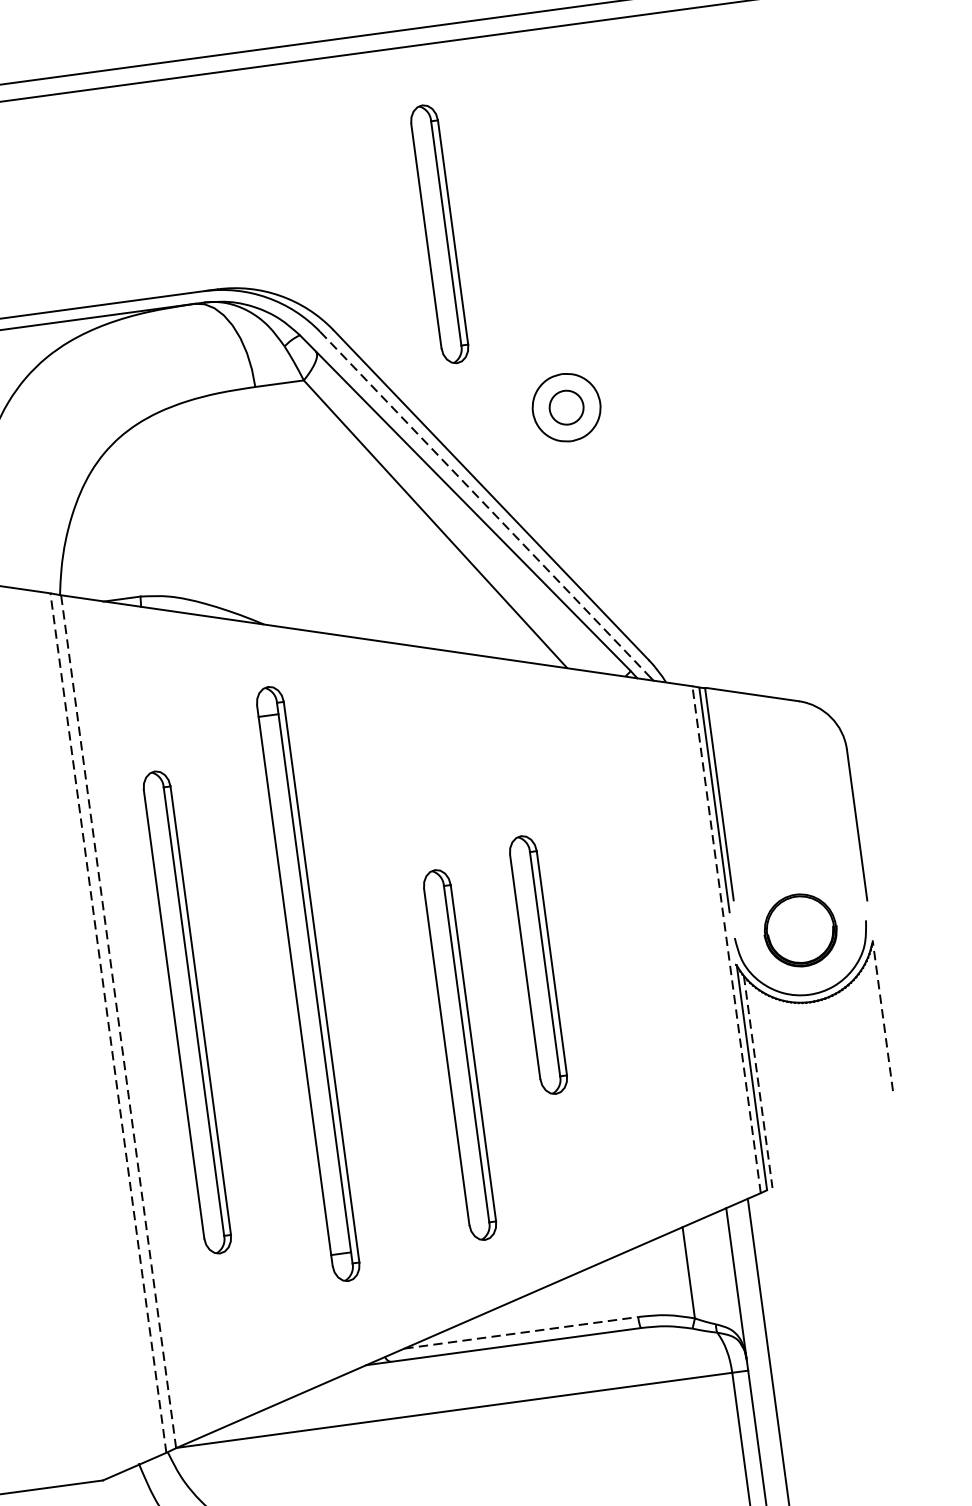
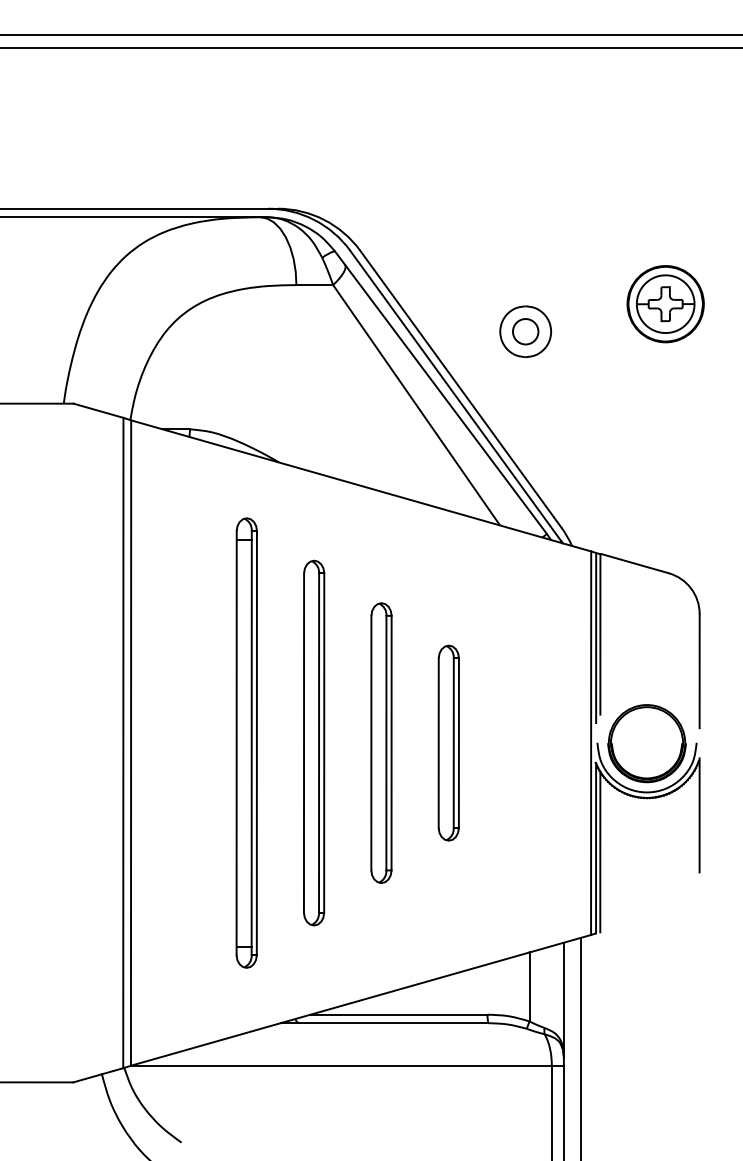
part: (439, 233) -> (448, 189), removed
part: (746, 346) -> (665, 304), added
line: (485, 505) -> (455, 396), dashed -> solid
part: (799, 930) -> (646, 743), size x1.43
line: (727, 940) -> (591, 743), dashed -> solid
part: (307, 983) -> (246, 742), moved
part: (187, 1011) -> (314, 742), moved
line: (882, 1014) -> (699, 814), dashed -> solid
line: (108, 1022) -> (123, 742), dashed -> solid
line: (119, 1022) -> (131, 743), dashed -> solid
part: (459, 1054) -> (381, 742), moved
line: (758, 1082) -> (600, 852), dashed -> solid
line: (521, 1332) -> (399, 1014), dashed -> solid

